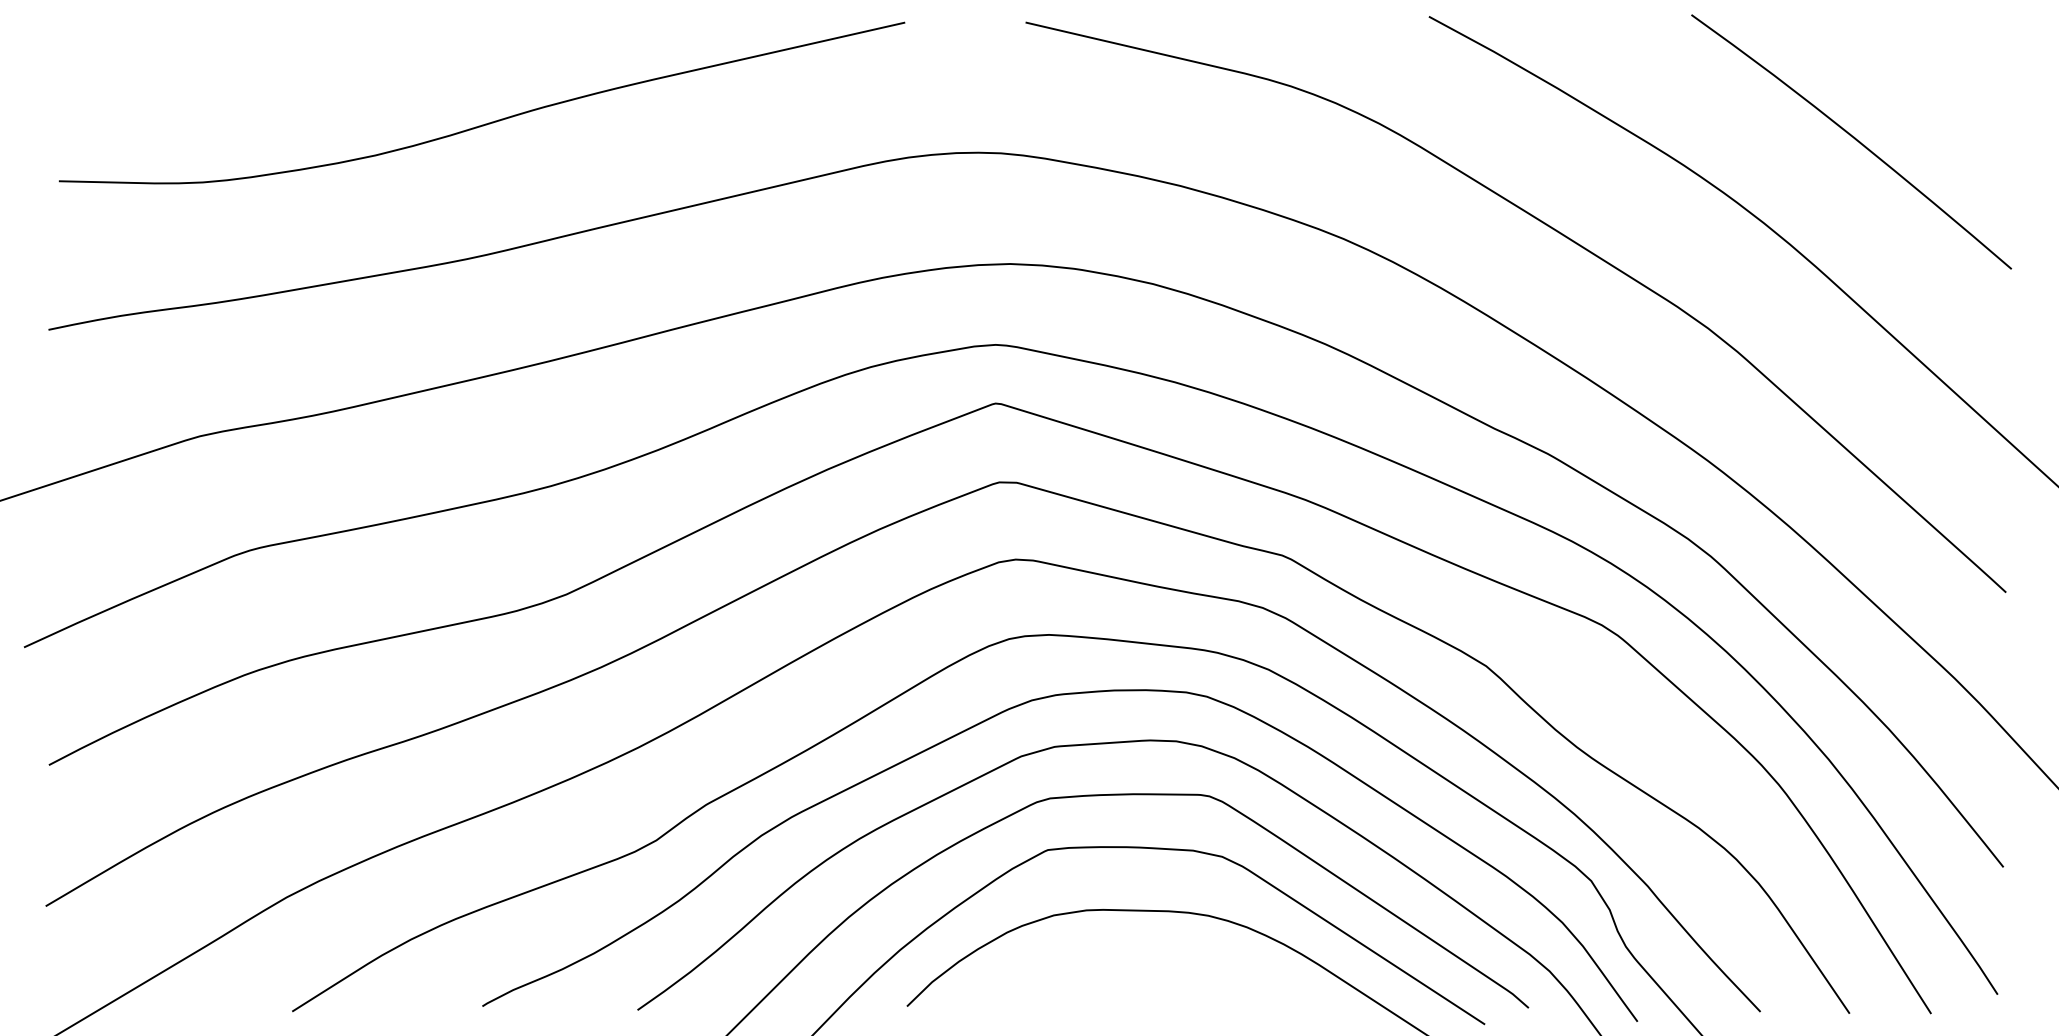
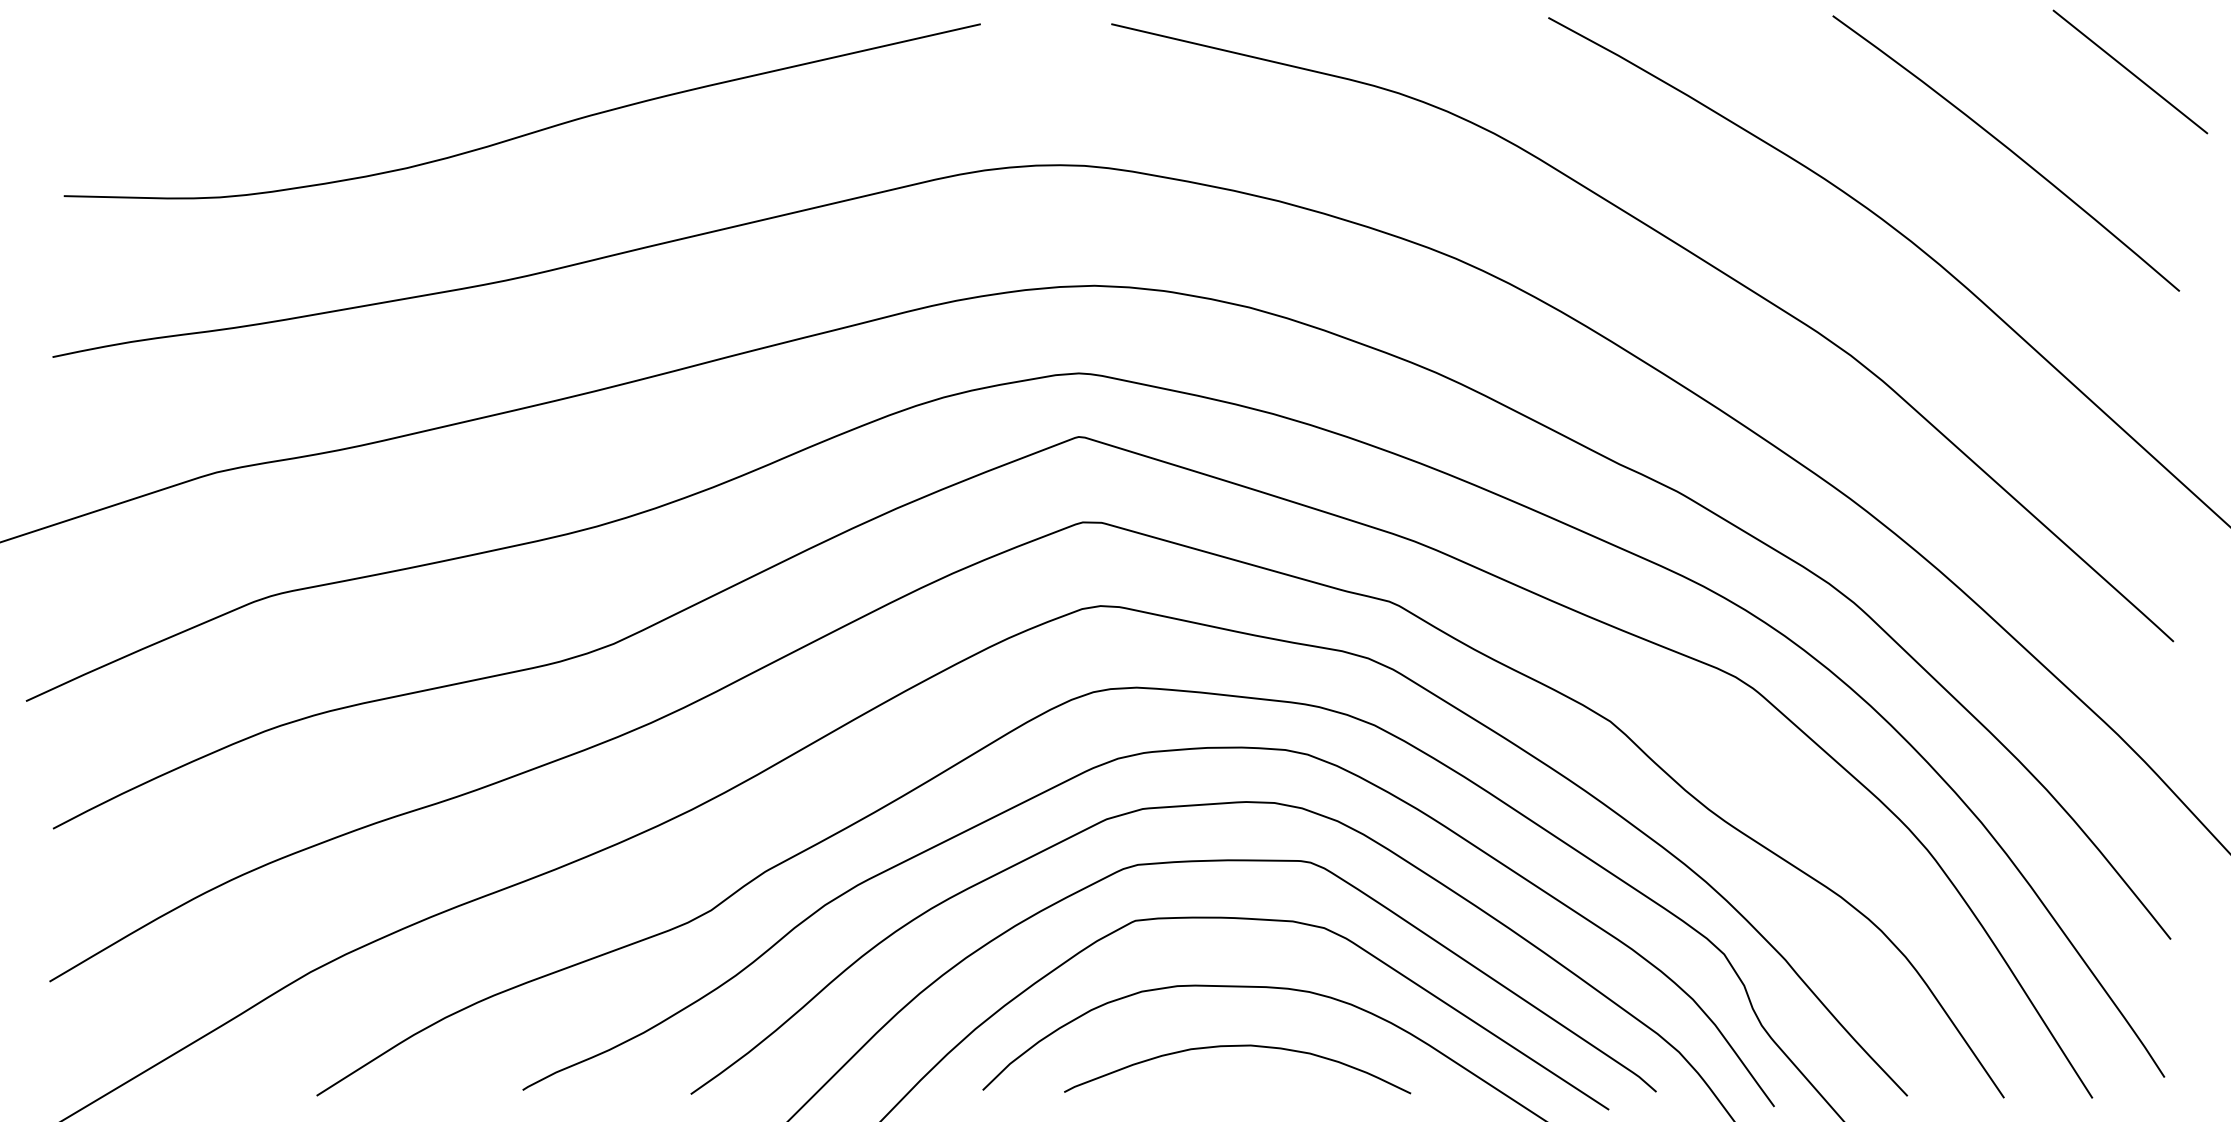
line: (1966, 66) -> (2130, 71), added
curve: (1142, 966) -> (1237, 1046), added

